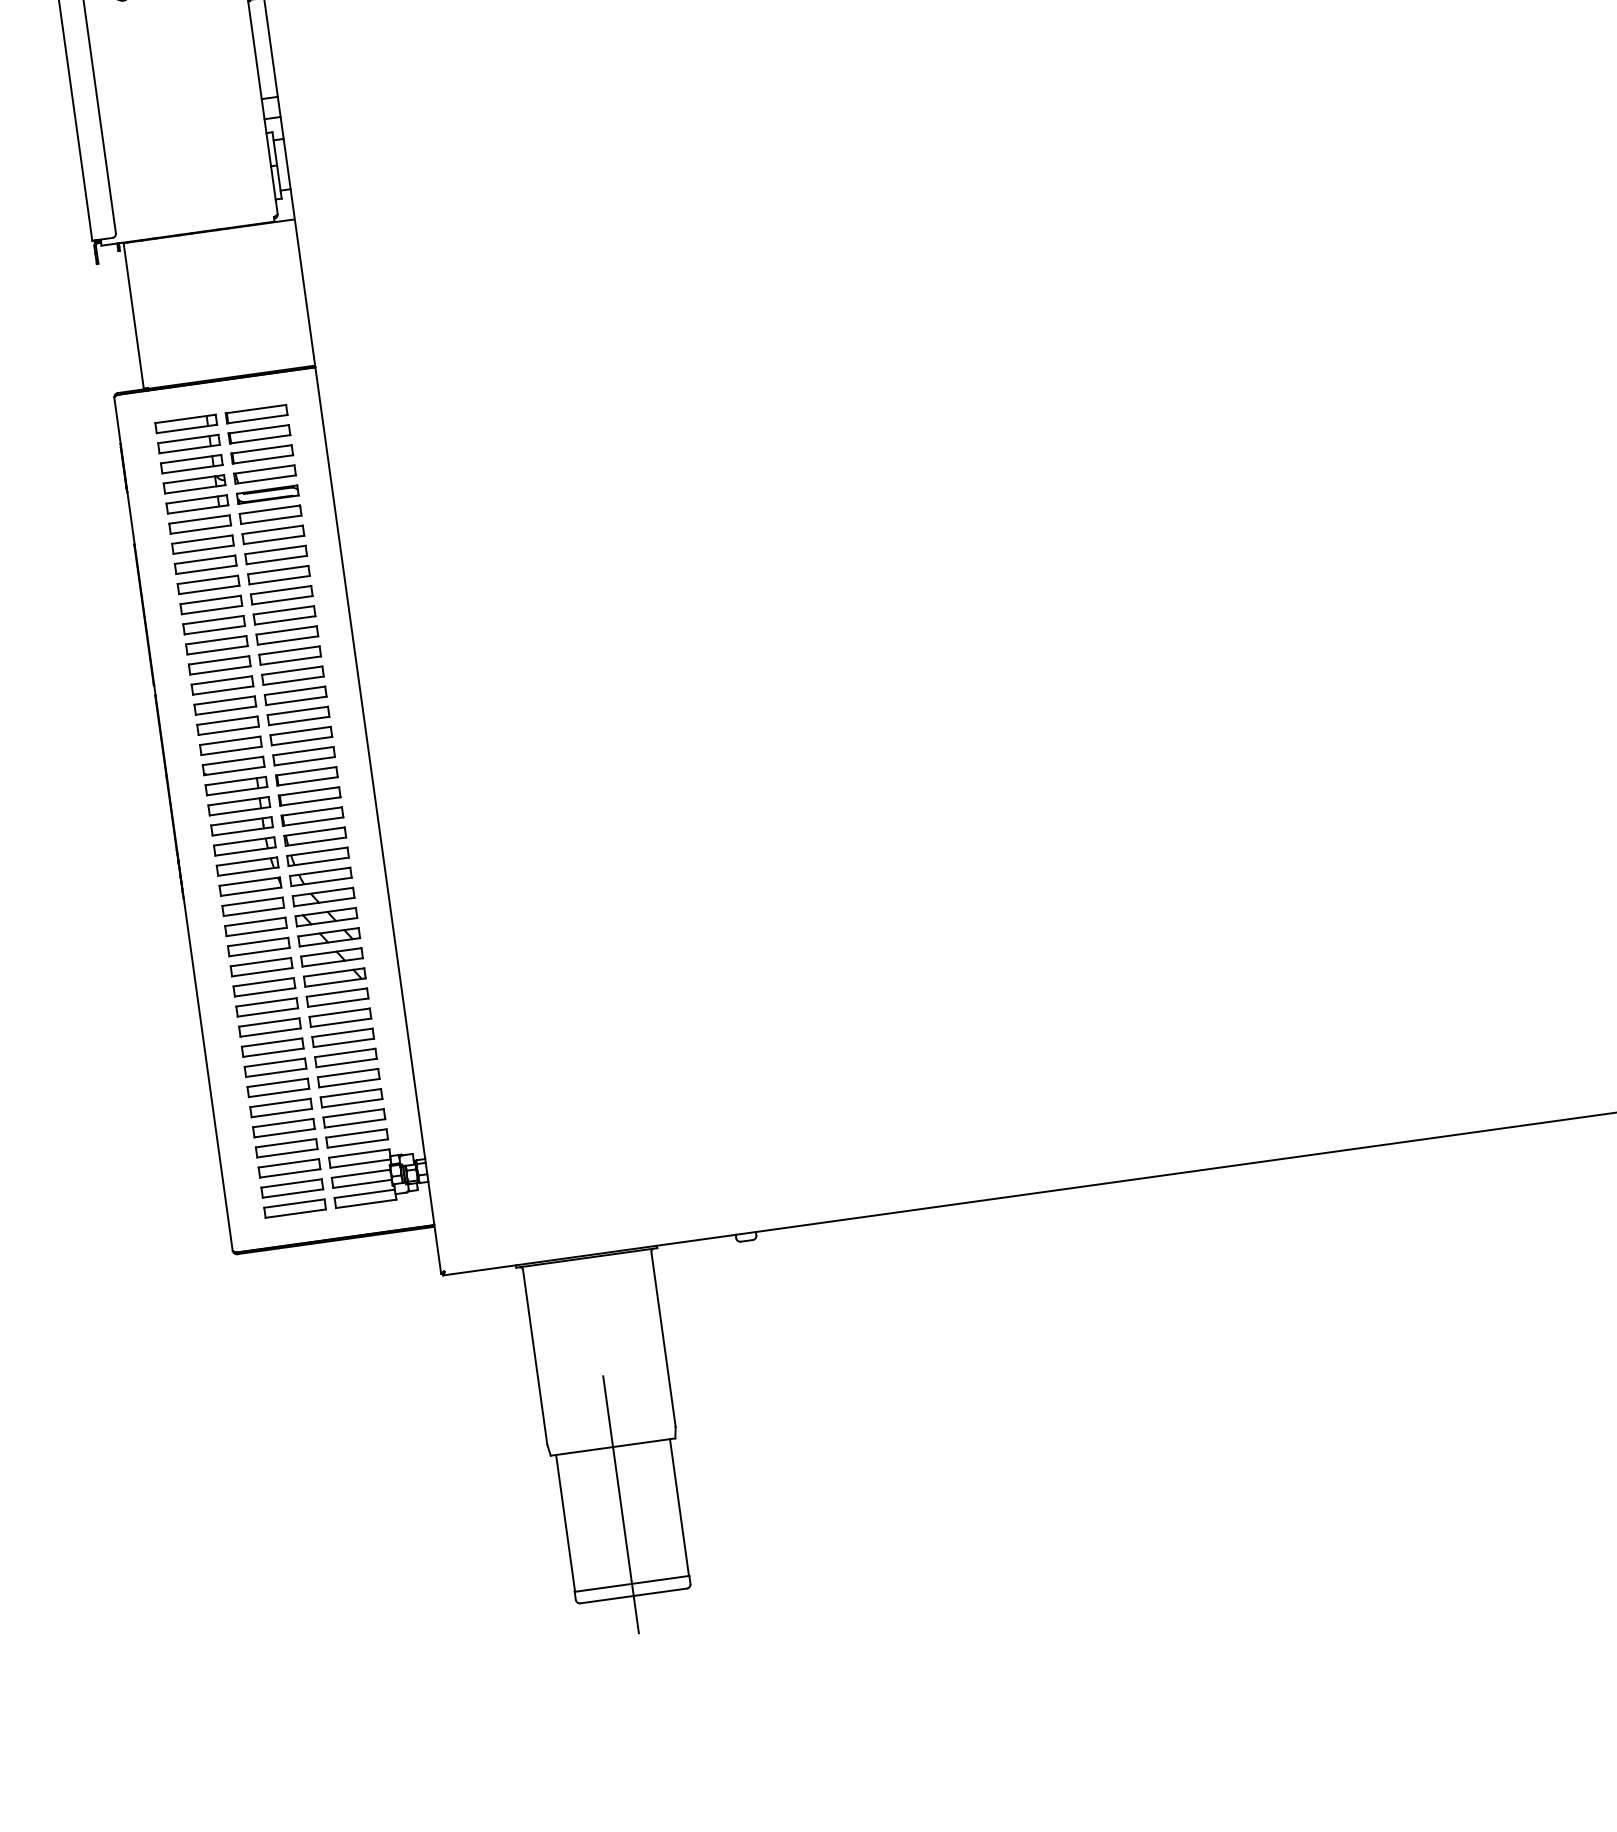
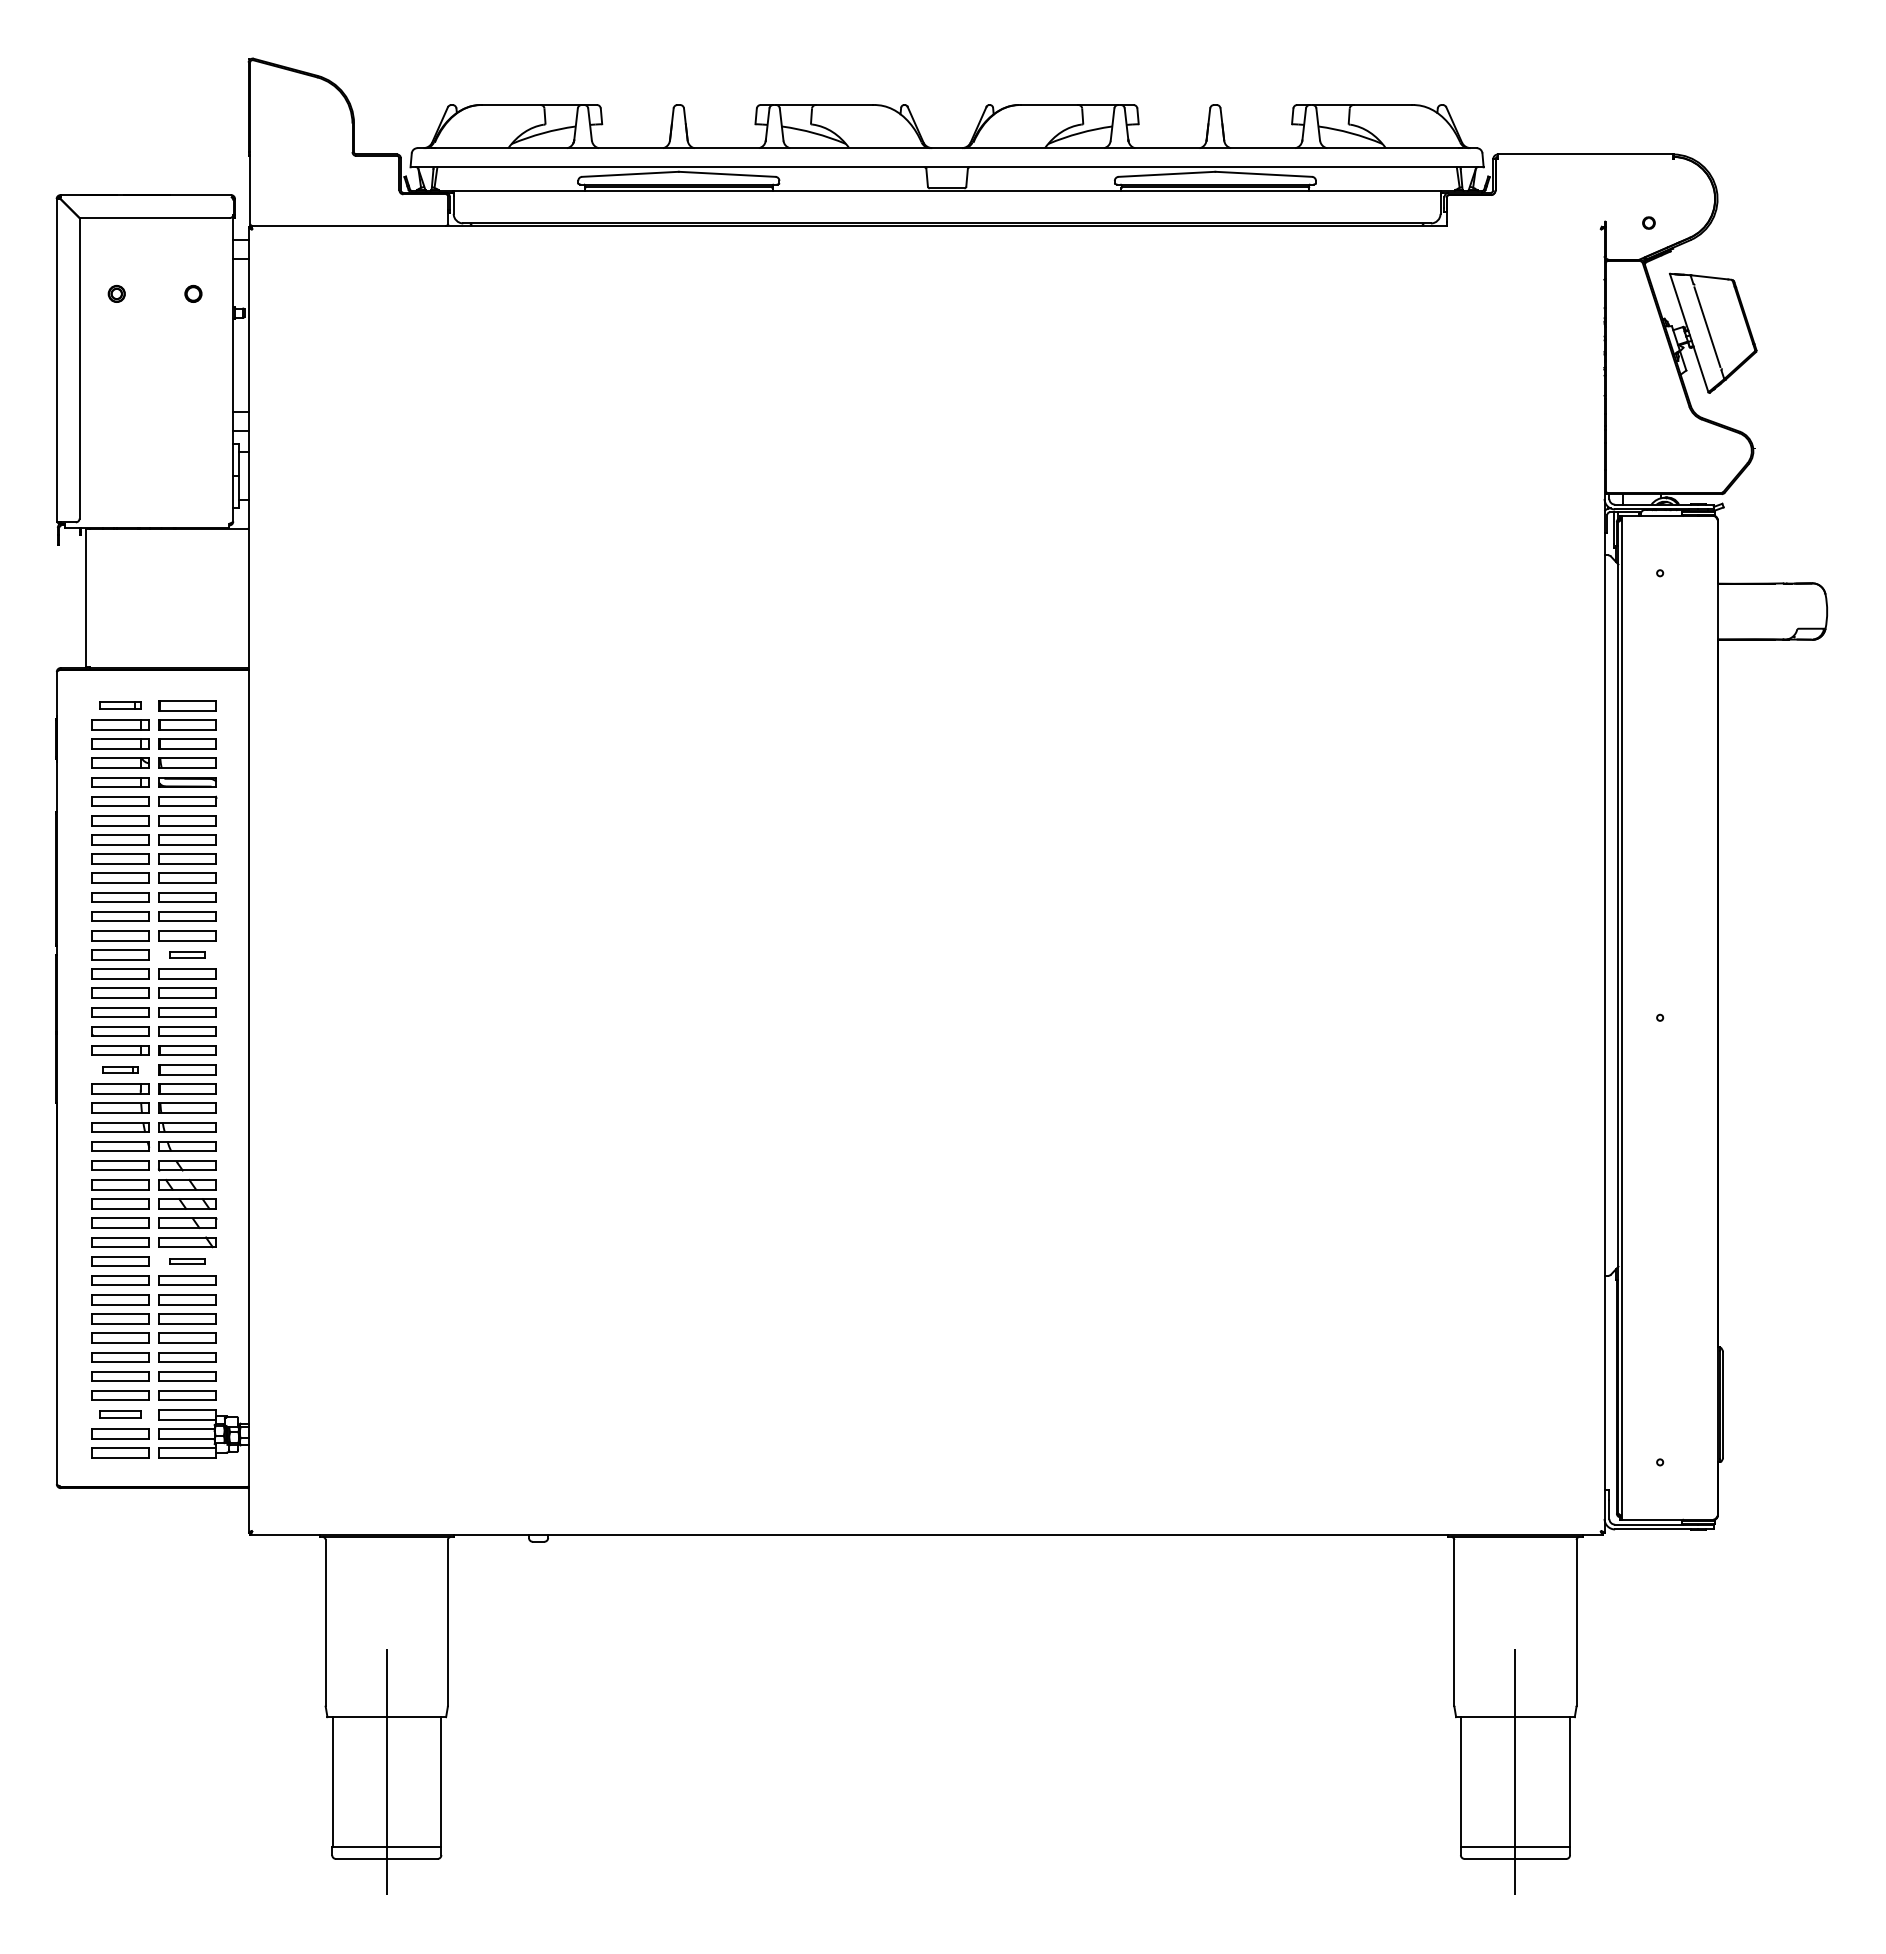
part: (186, 423) -> (120, 705), size x0.7
part: (292, 675) -> (187, 954), size x0.6
part: (239, 805) -> (120, 1069), size x0.6
part: (337, 997) -> (187, 1261), size x0.6
part: (289, 1168) -> (120, 1414), size x0.7

